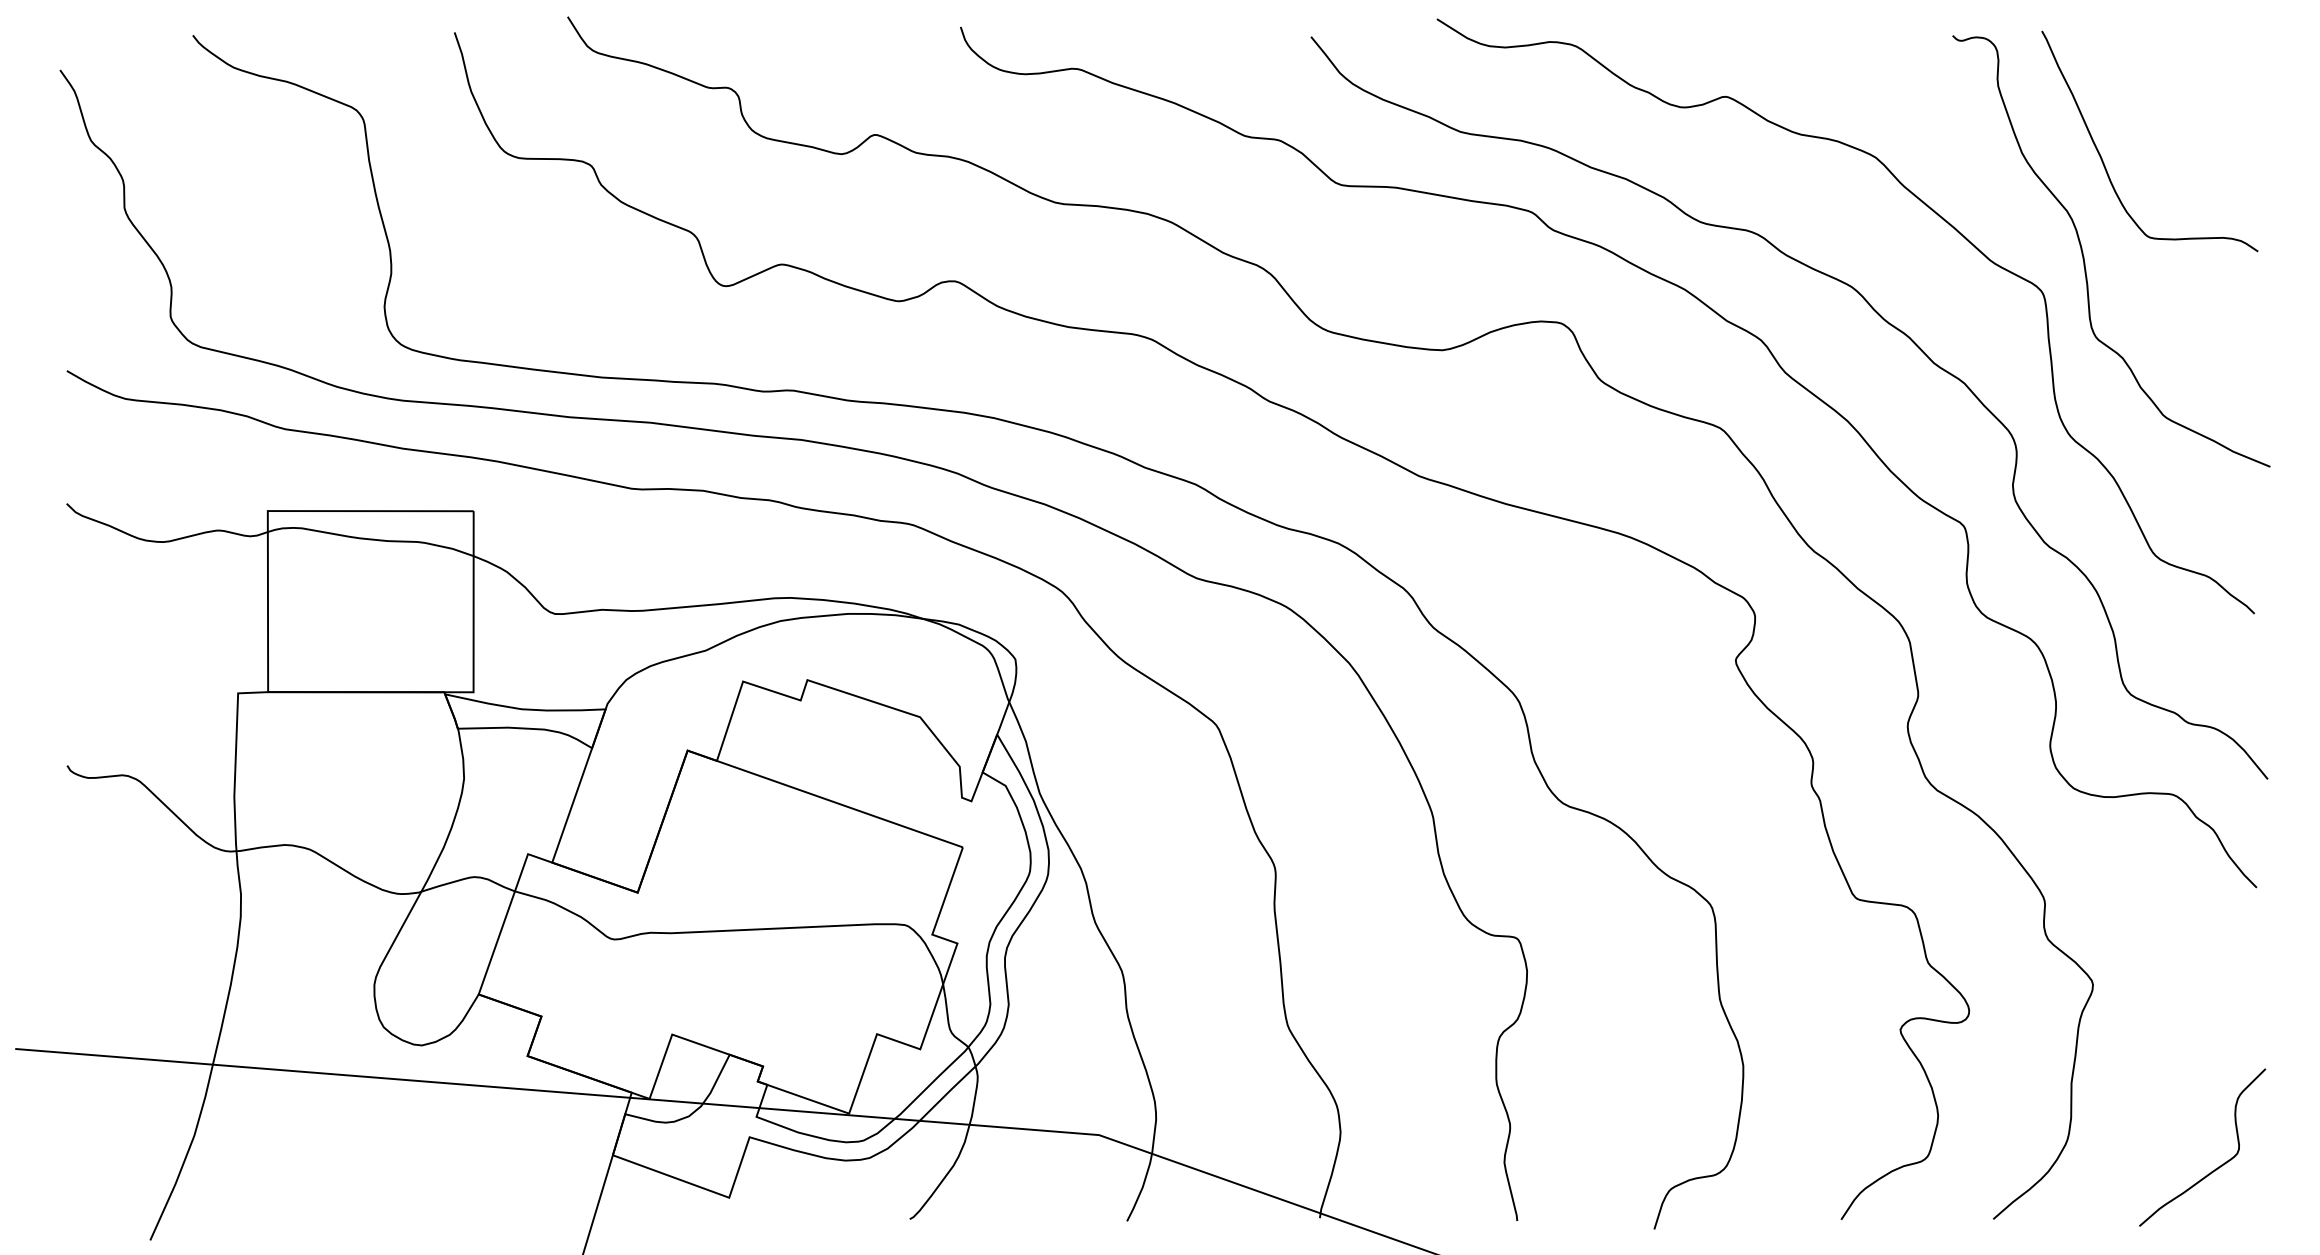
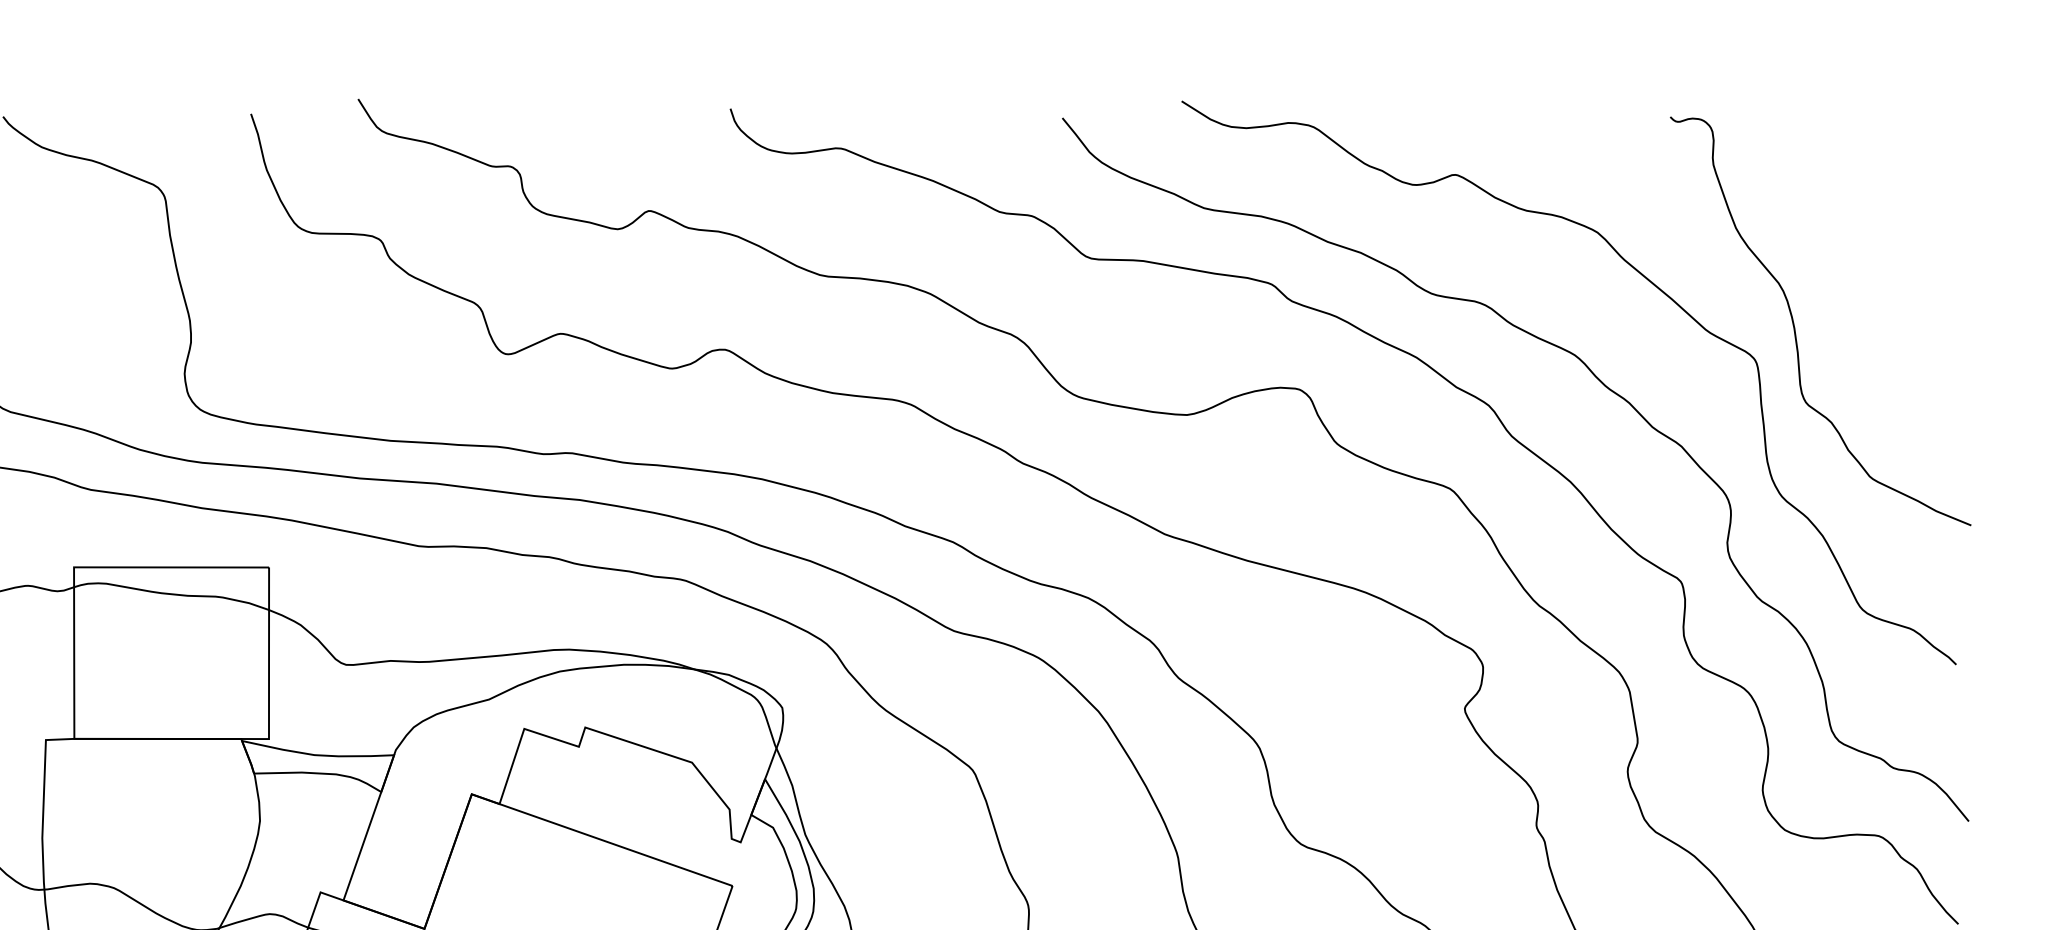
curve: (2103, 160) -> (1813, 235), removed

